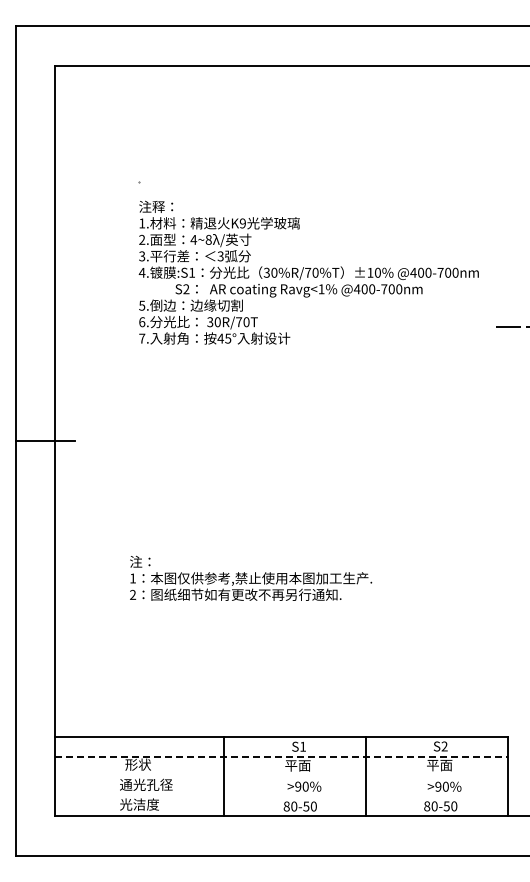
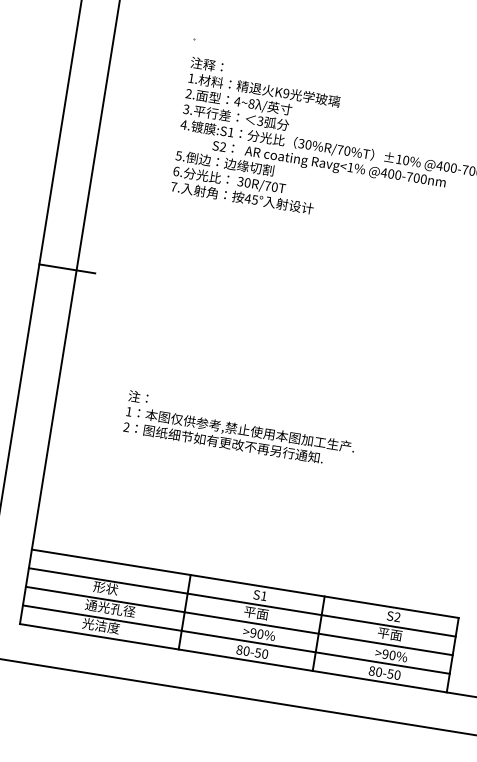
line: (282, 756) -> (243, 602), dashed -> solid
line: (281, 776) -> (239, 620), added
line: (281, 796) -> (236, 639), added

